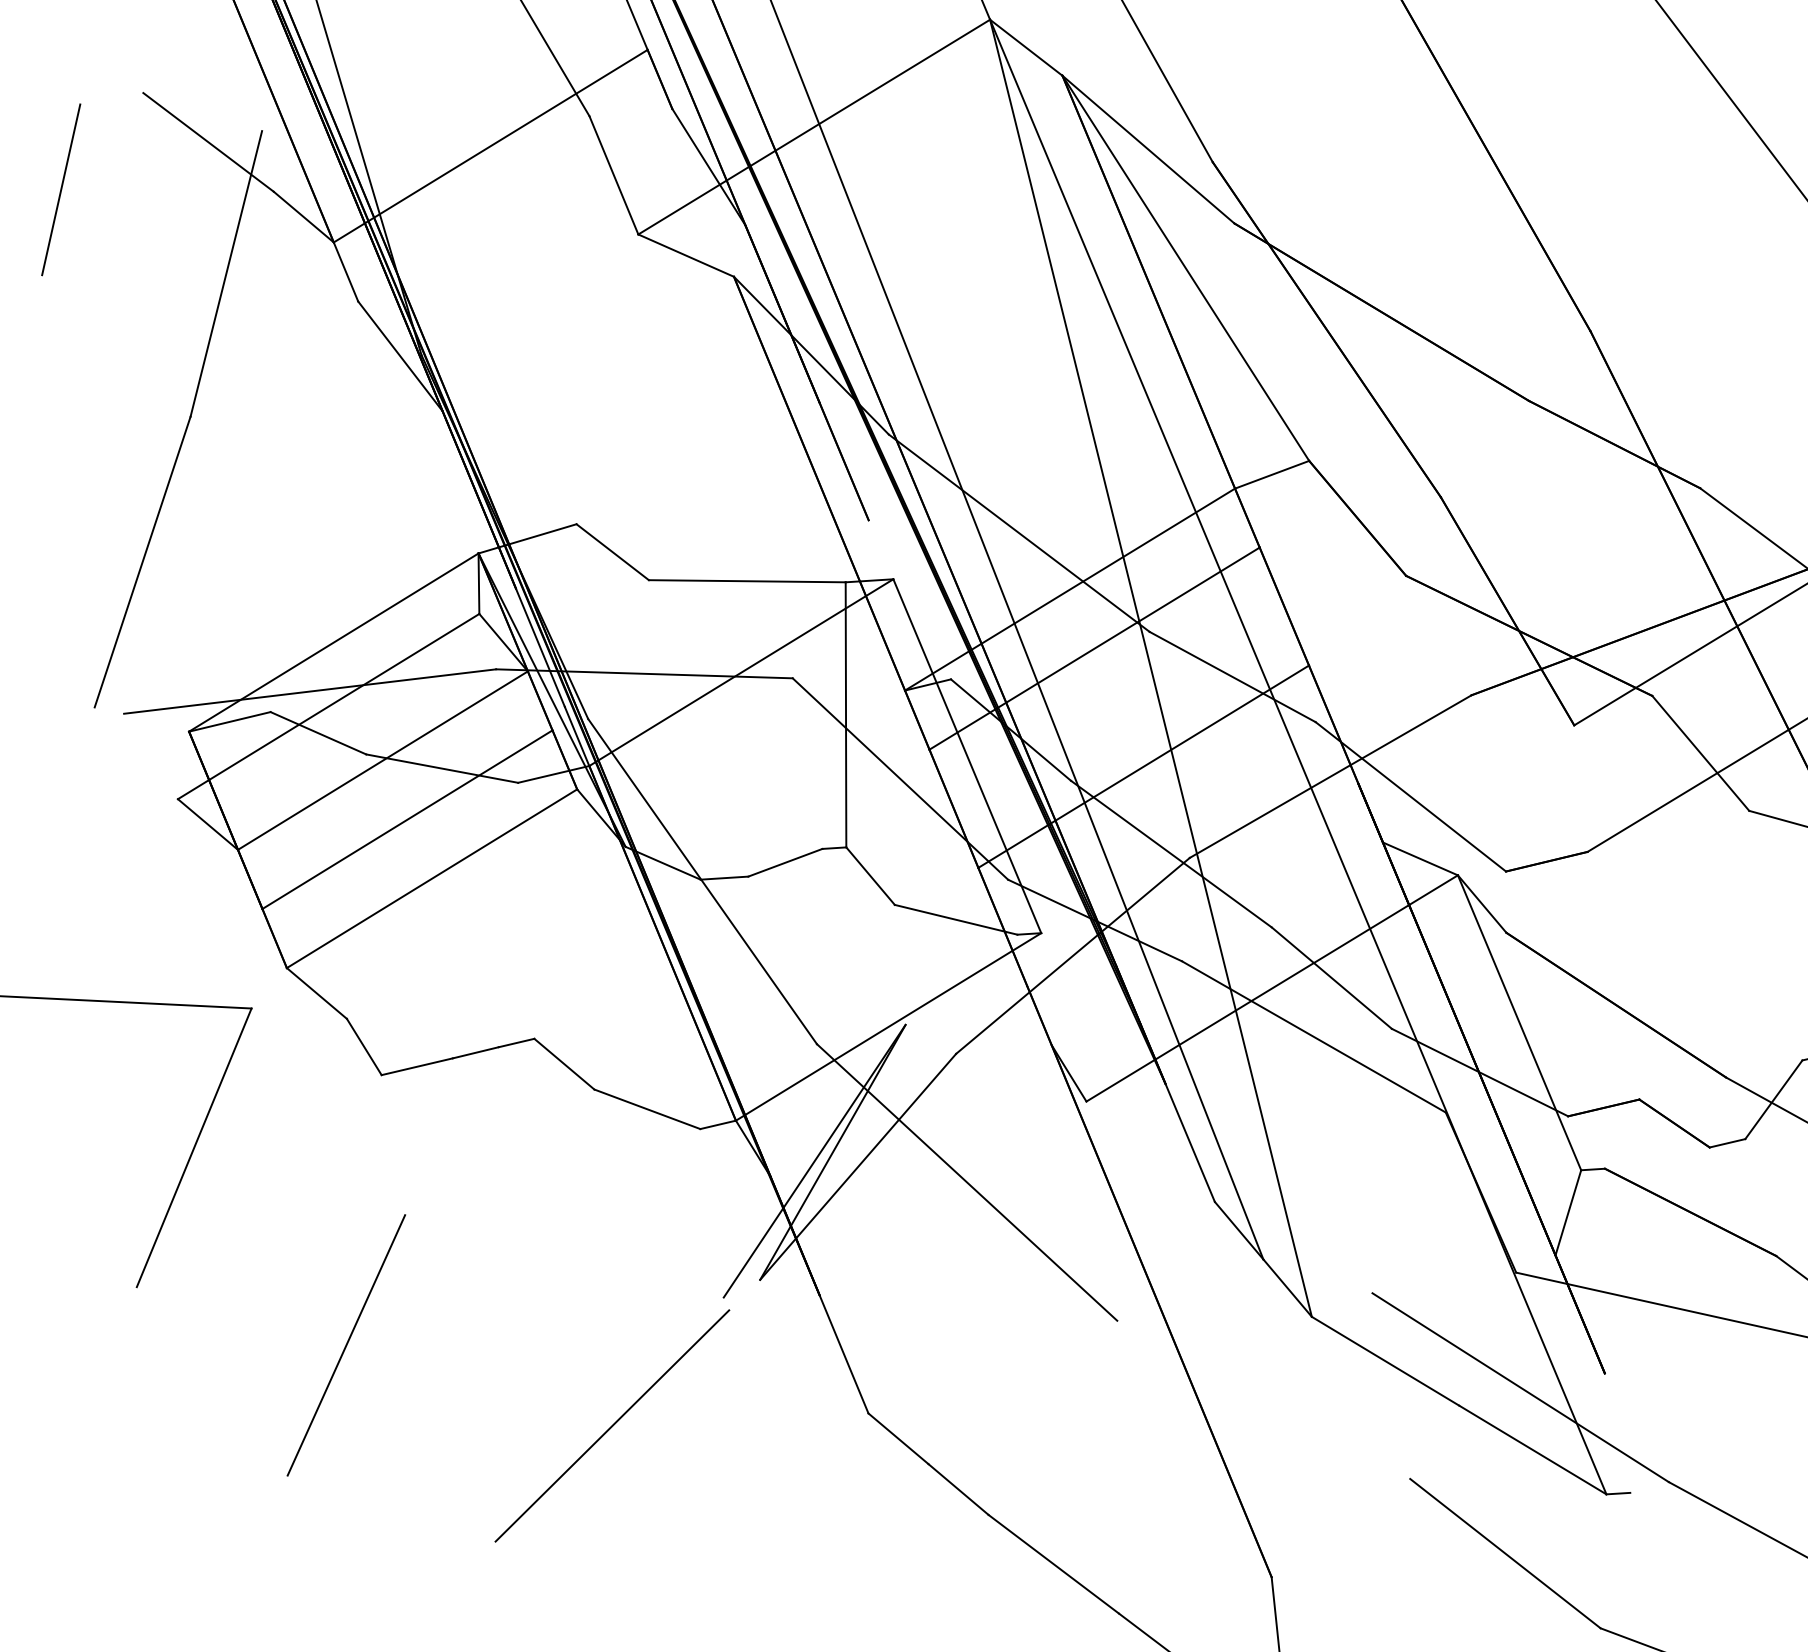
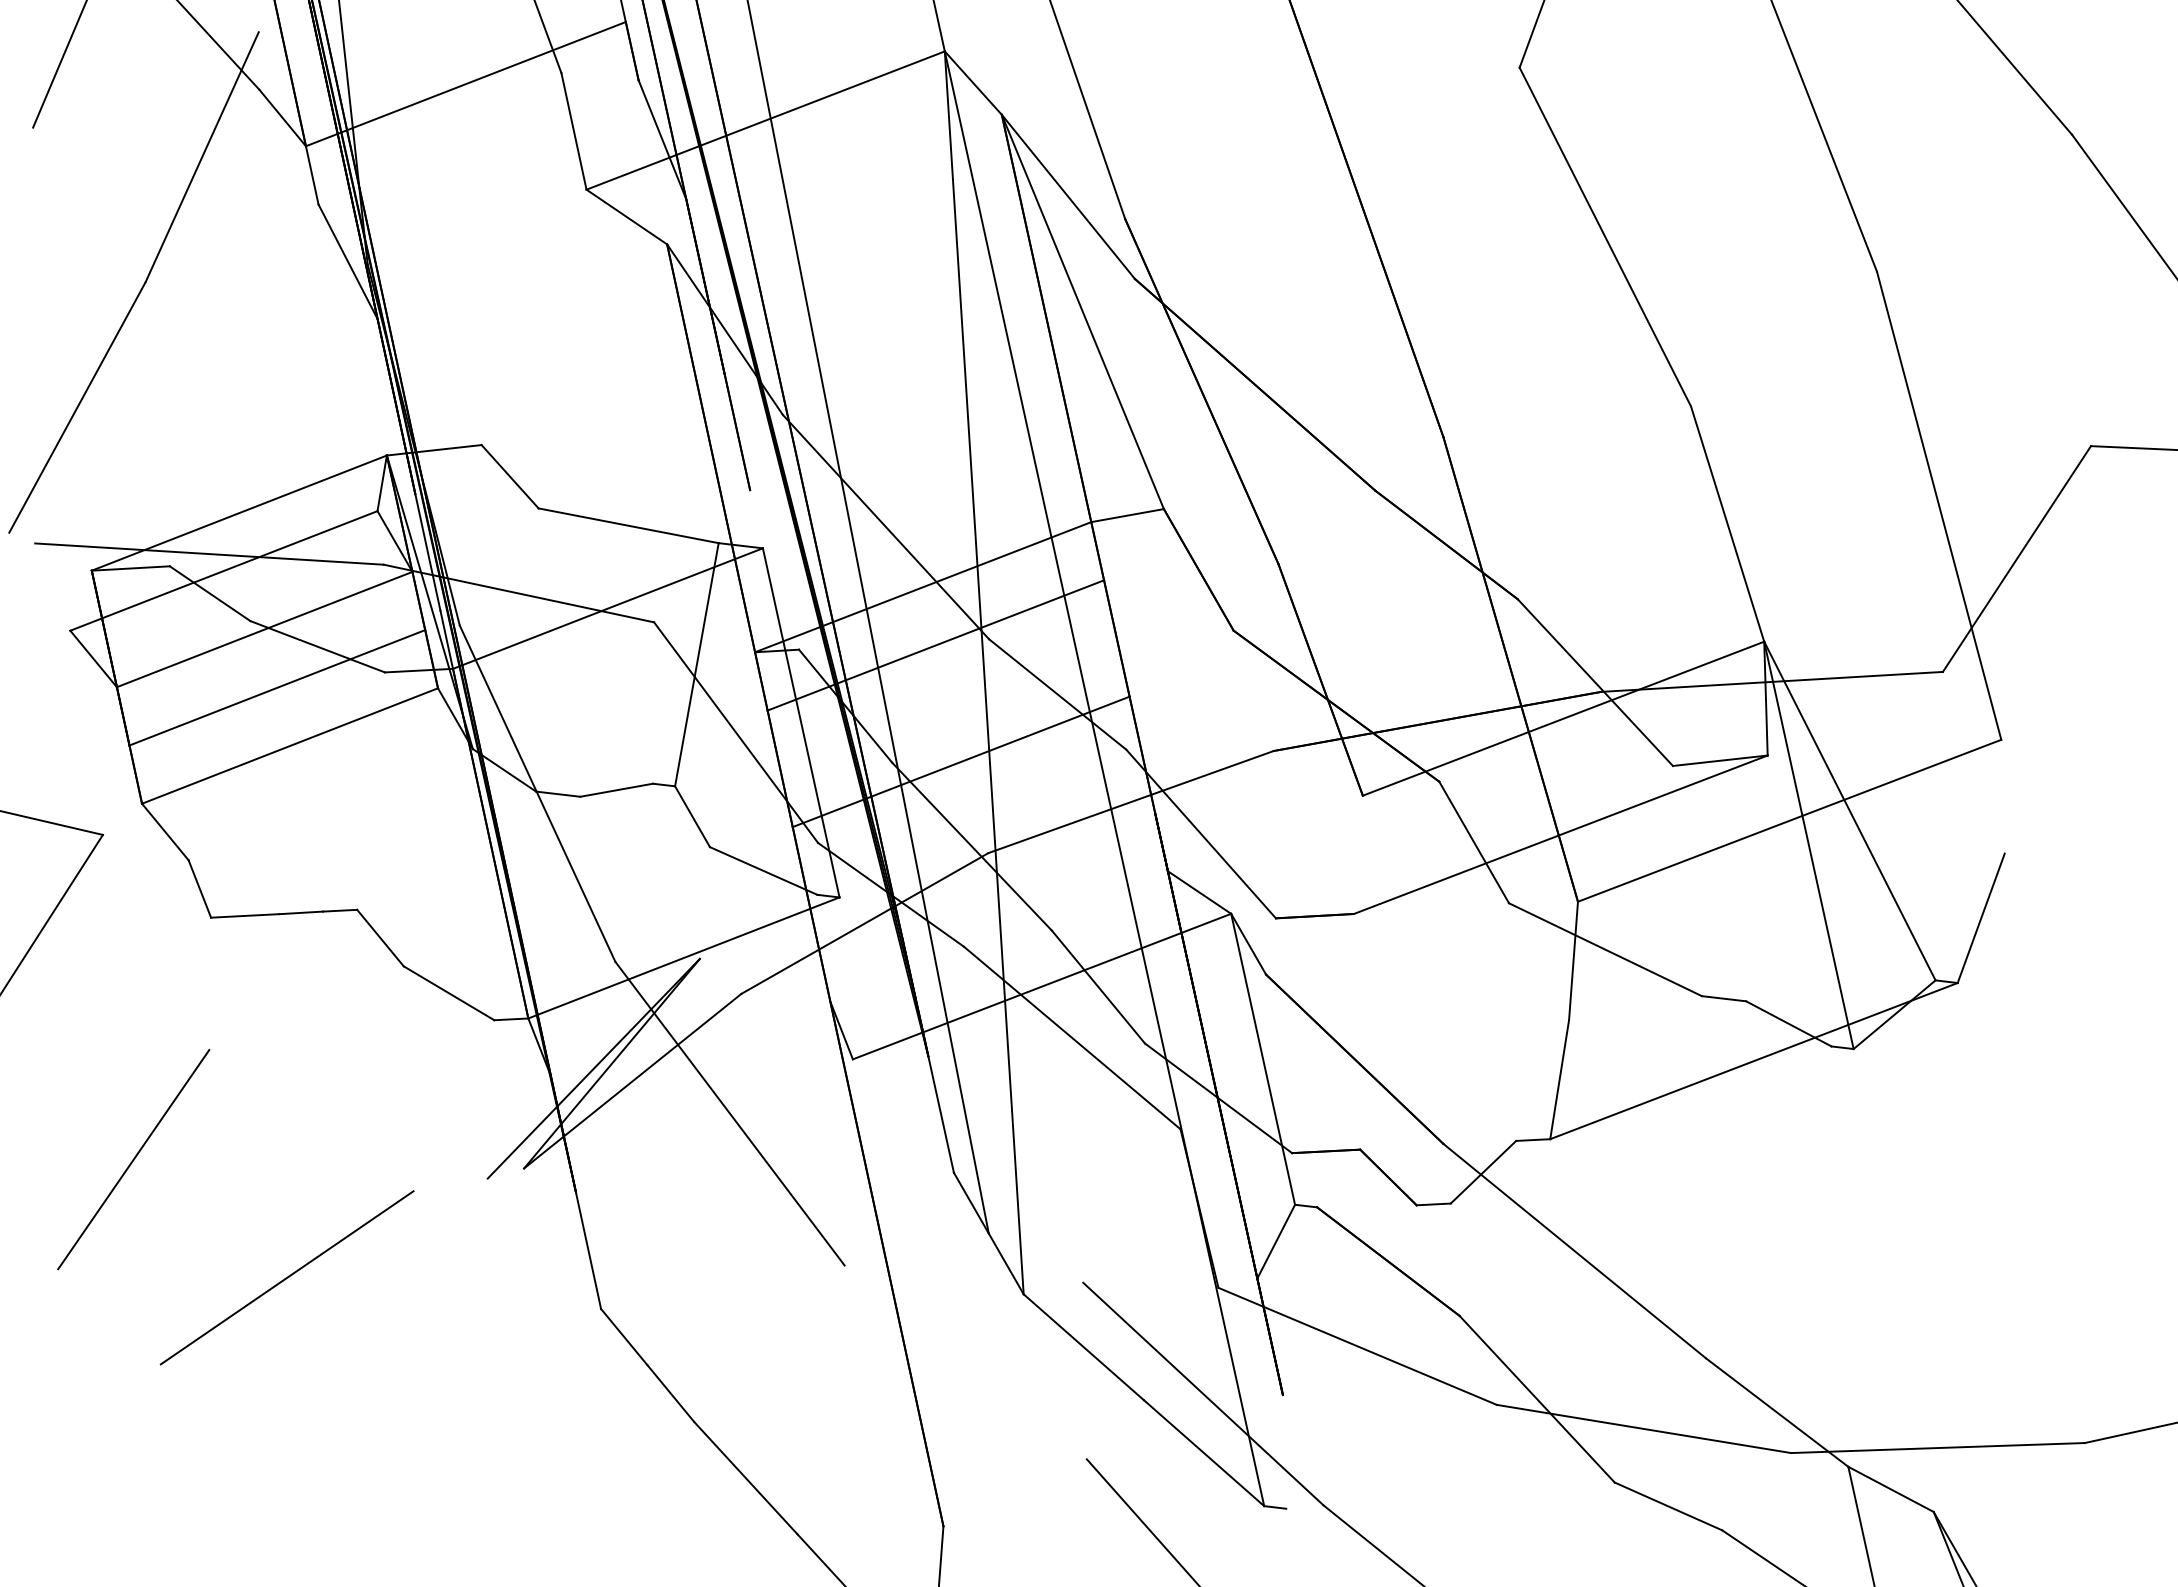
line: (611, 1425) -> (286, 1277), moved

